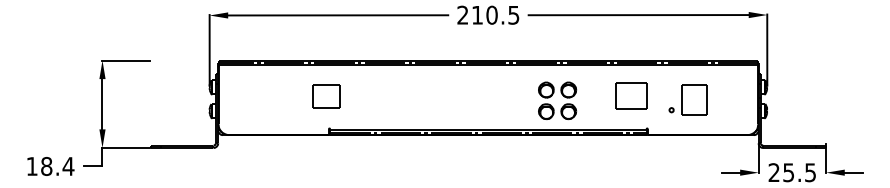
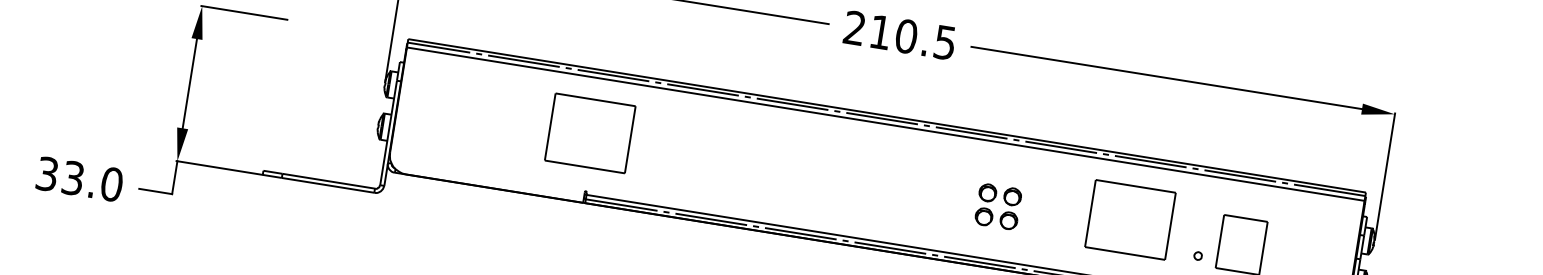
part: (326, 95) -> (589, 131), size x1.67
part: (631, 95) -> (1131, 218), size x1.43
part: (557, 100) -> (998, 206), size x0.62
text: (50, 165) -> (80, 177), 18.4 -> 33.0

